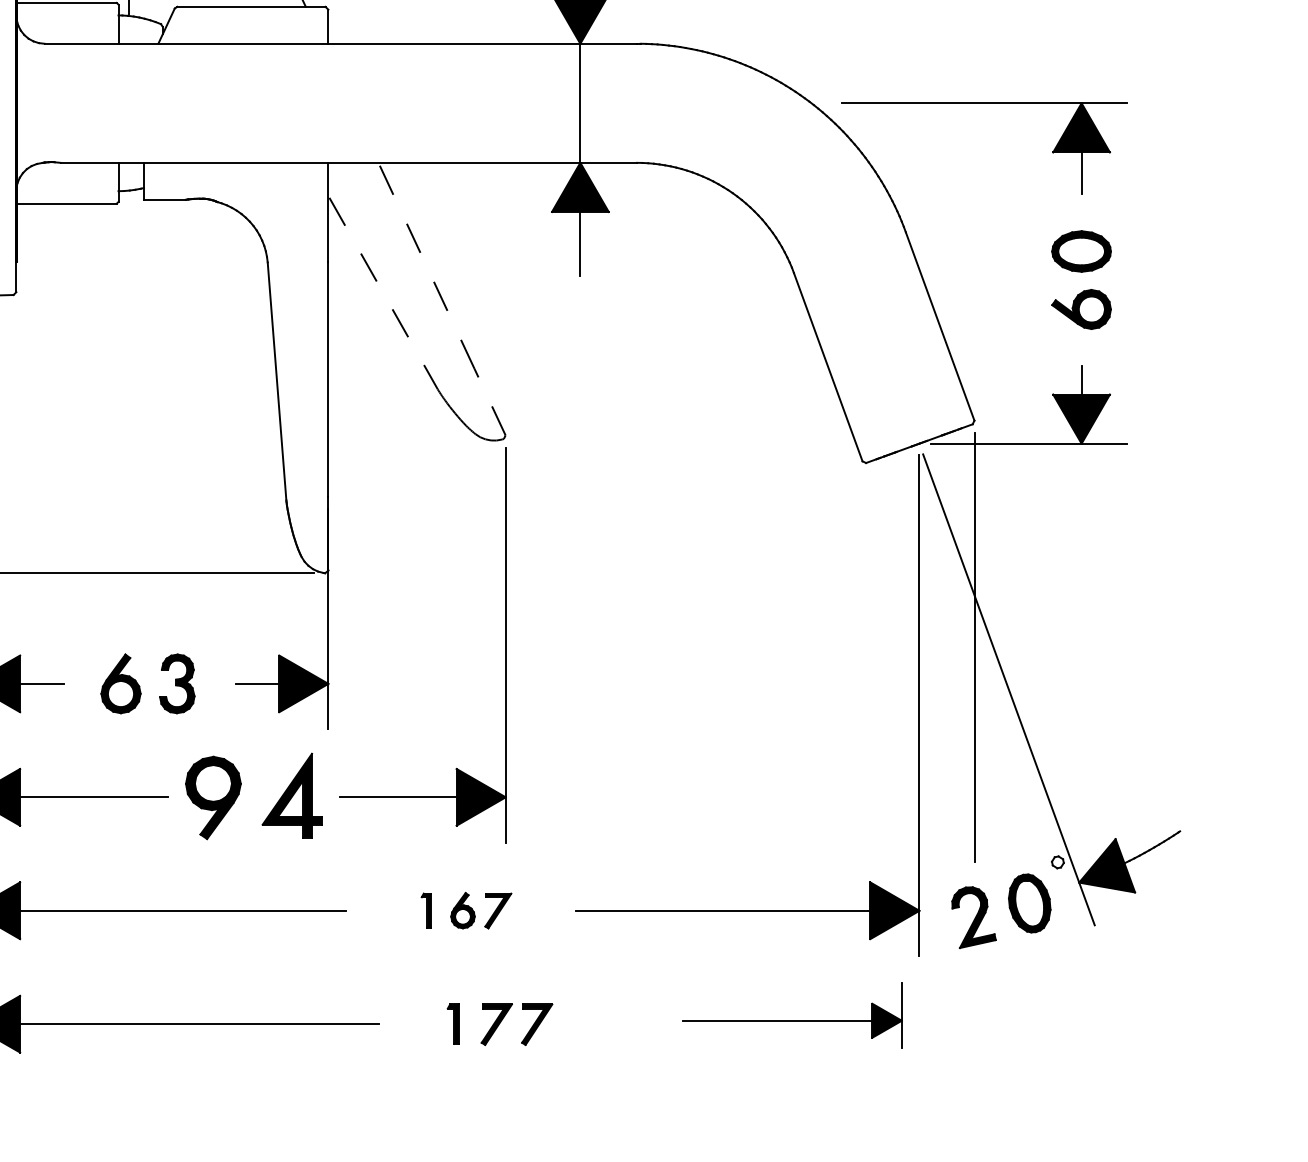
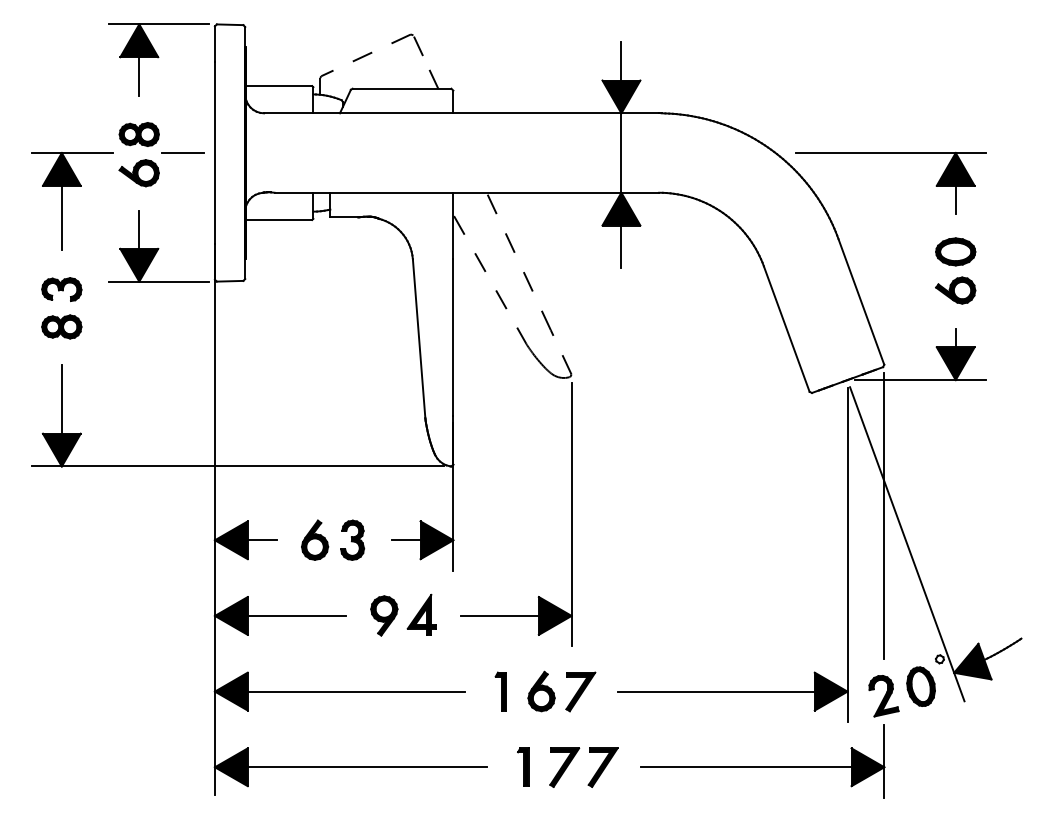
part: (253, 795) -> (403, 614), size x0.71
part: (466, 910) -> (545, 691), size x1.67
part: (791, 1015) -> (762, 761), size x1.67
part: (499, 1024) -> (567, 767), size x1.43

